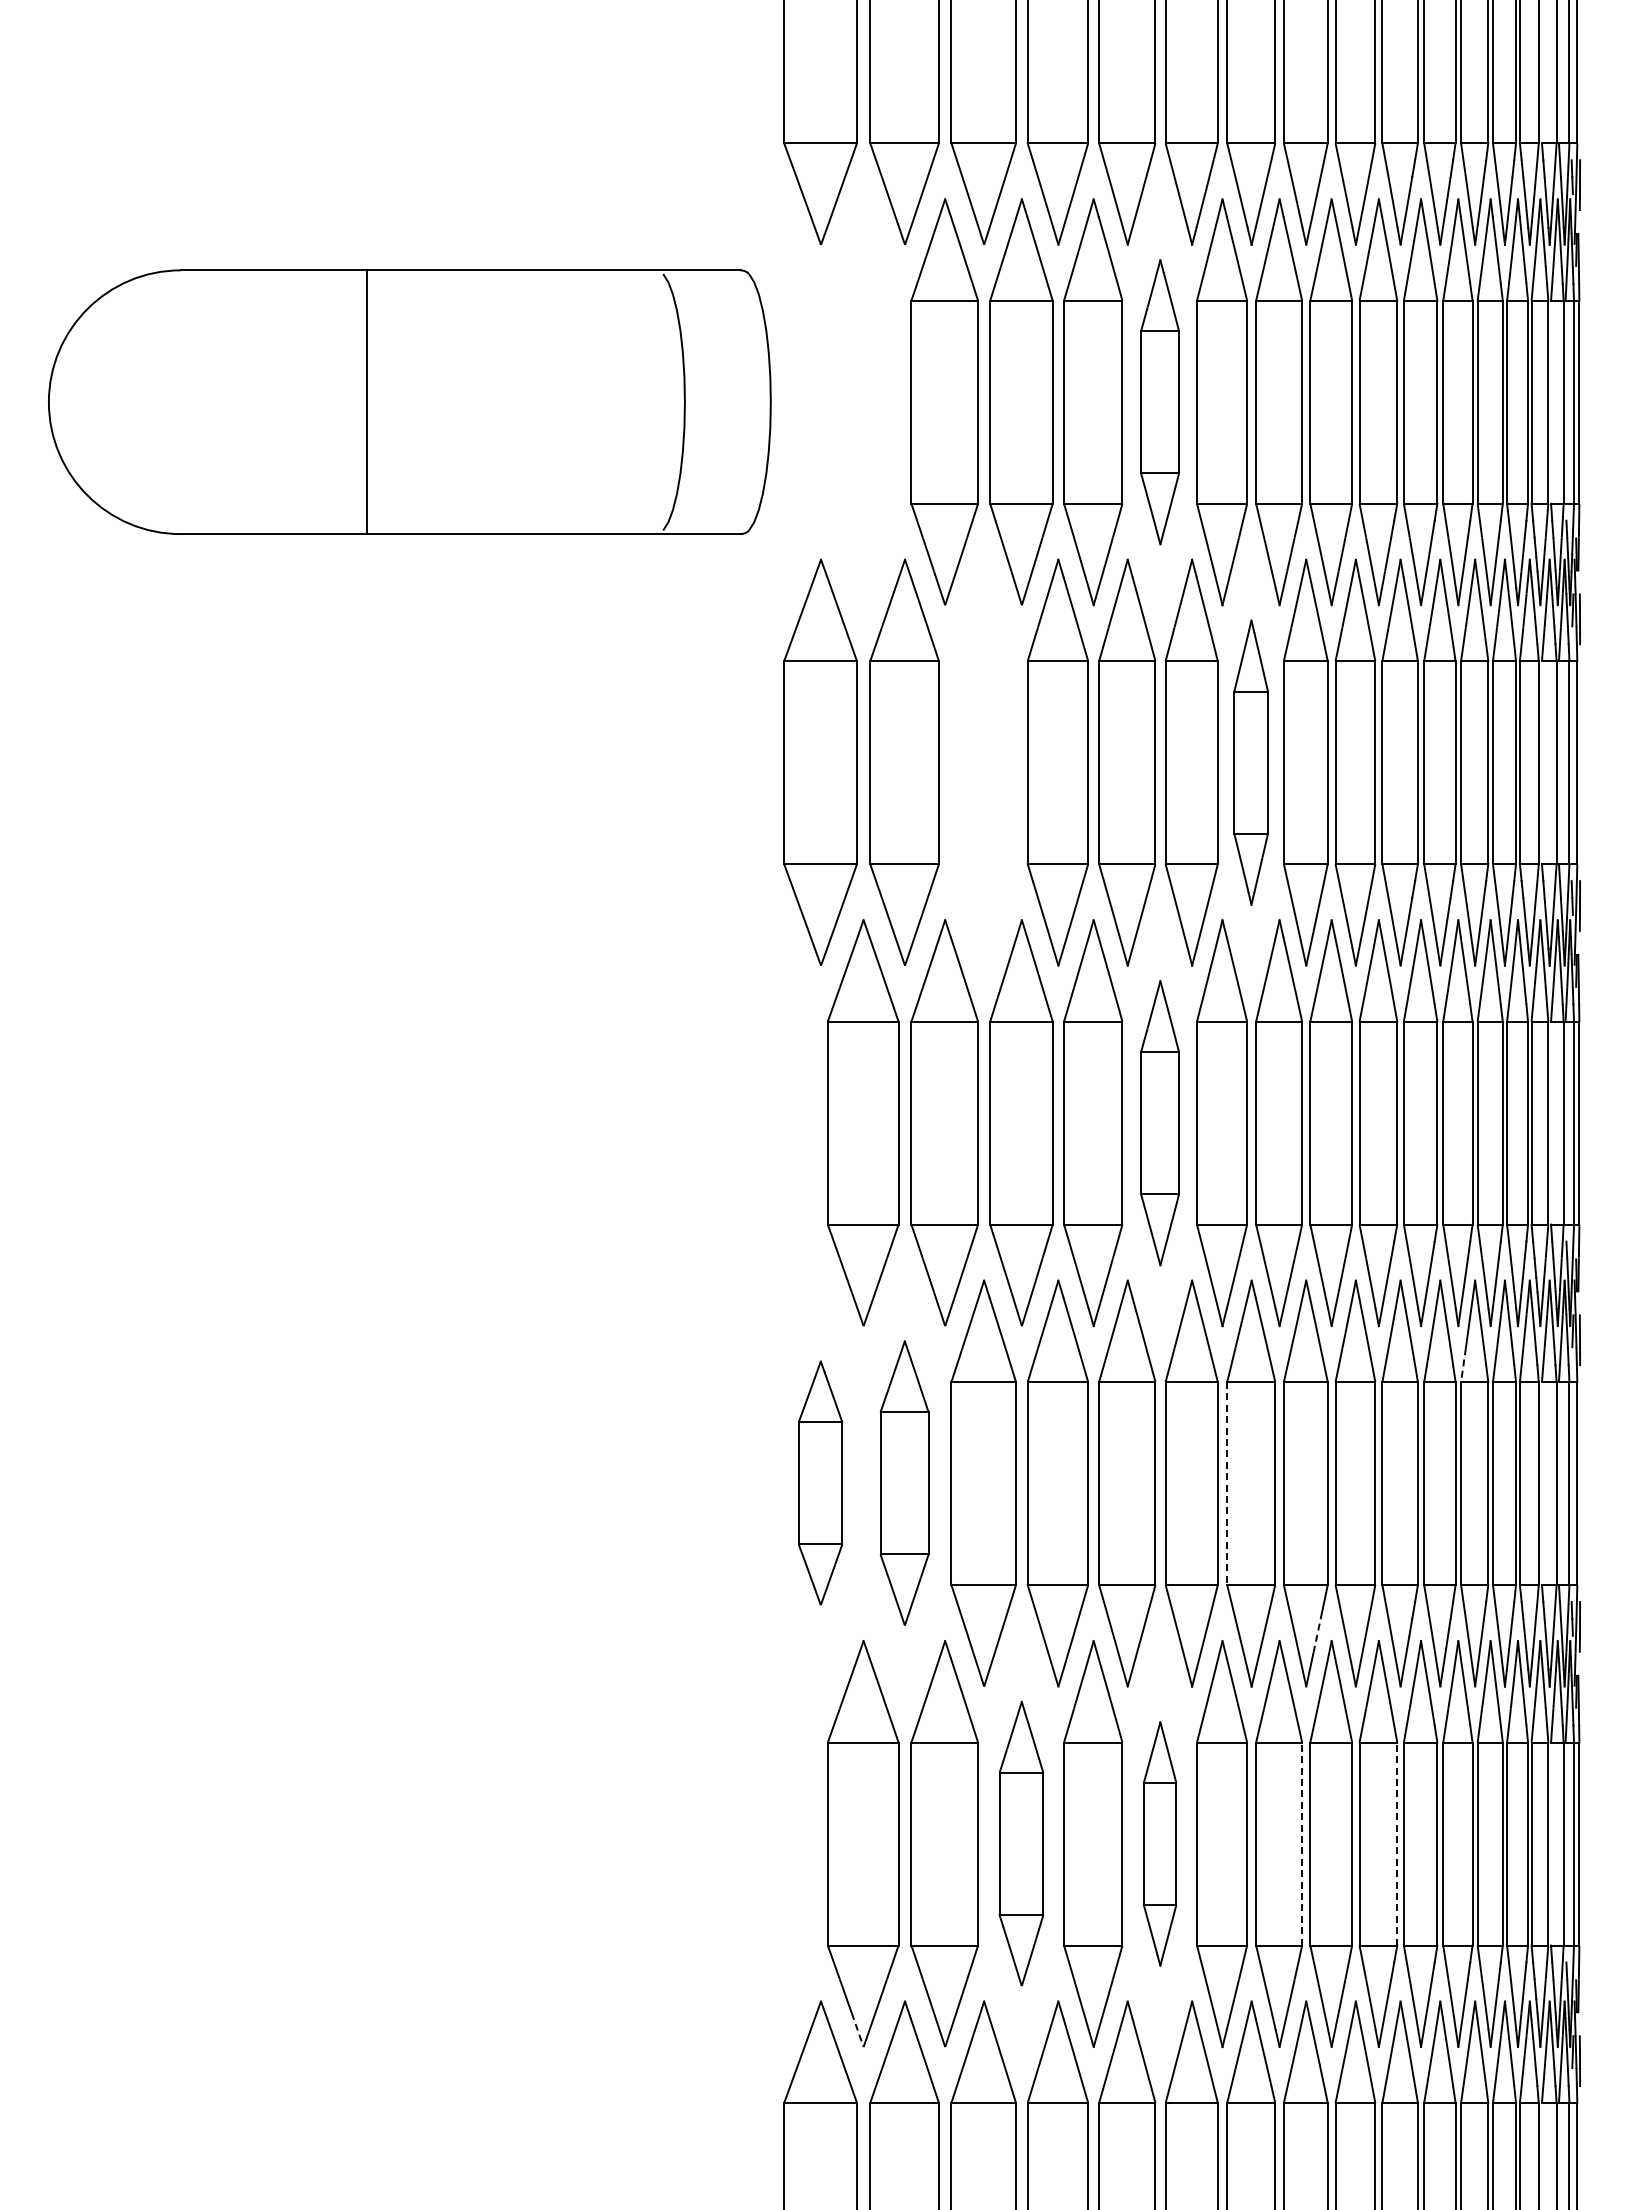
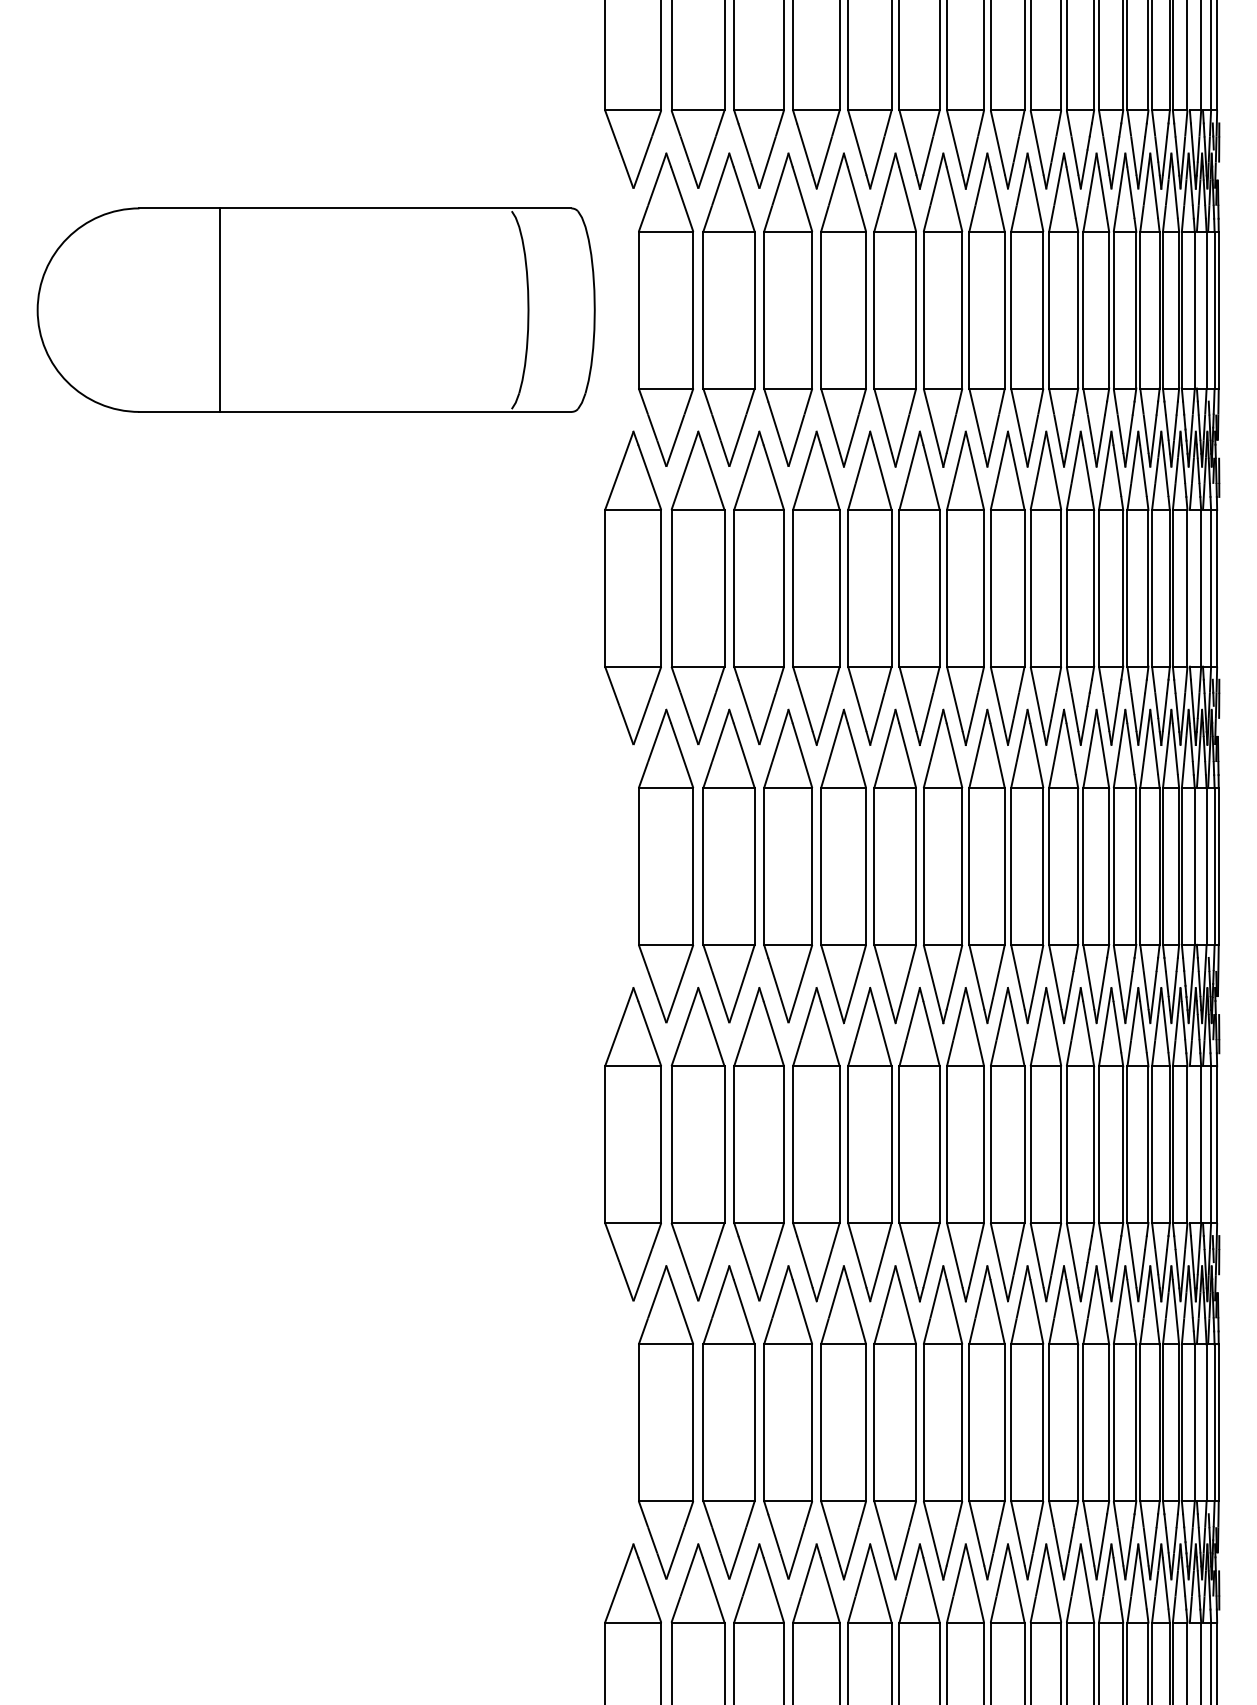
part: (863, 401) -> (666, 309), added
line: (367, 402) -> (220, 310), moved
part: (1159, 402) -> (894, 310), size x1.43
part: (983, 761) -> (758, 587), added
part: (1250, 762) -> (964, 588), size x1.43
part: (1159, 1123) -> (894, 866), size x1.43
line: (1463, 1365) -> (1129, 1053), dashed -> solid
part: (820, 1482) -> (633, 1143), size x1.67
part: (904, 1482) -> (697, 1143), size x1.43
line: (1227, 1483) -> (947, 1144), dashed -> solid
line: (1317, 1635) -> (1016, 1261), dashed -> solid
part: (1021, 1843) -> (788, 1422), size x1.43
part: (1159, 1843) -> (894, 1422), size x1.67
line: (1302, 1844) -> (1005, 1423), dashed -> solid
line: (1397, 1844) -> (1078, 1423), dashed -> solid
line: (857, 2030) -> (661, 1566), dashed -> solid

